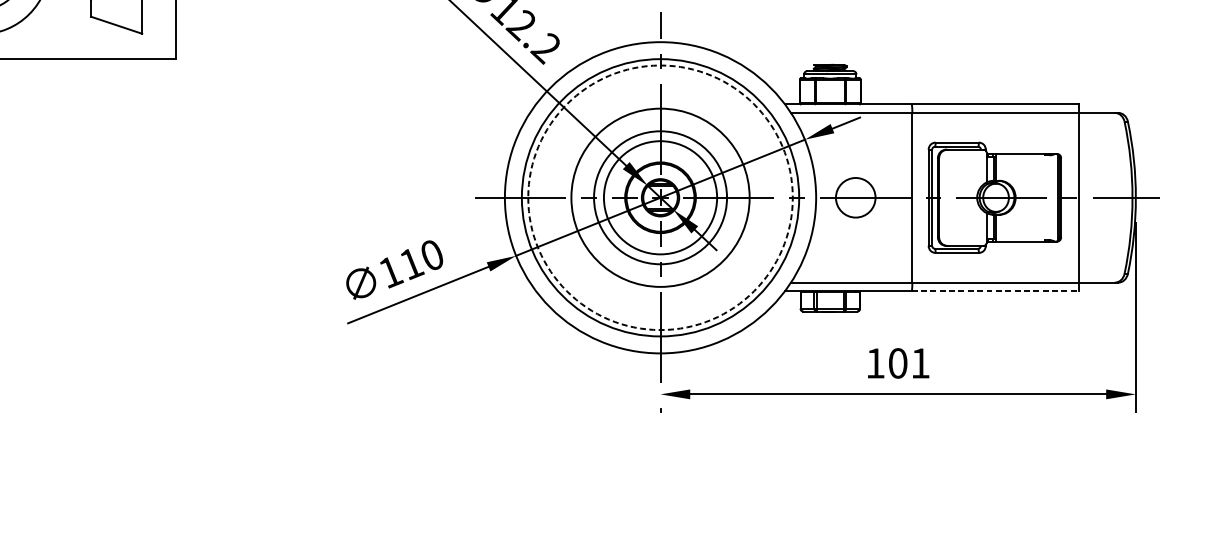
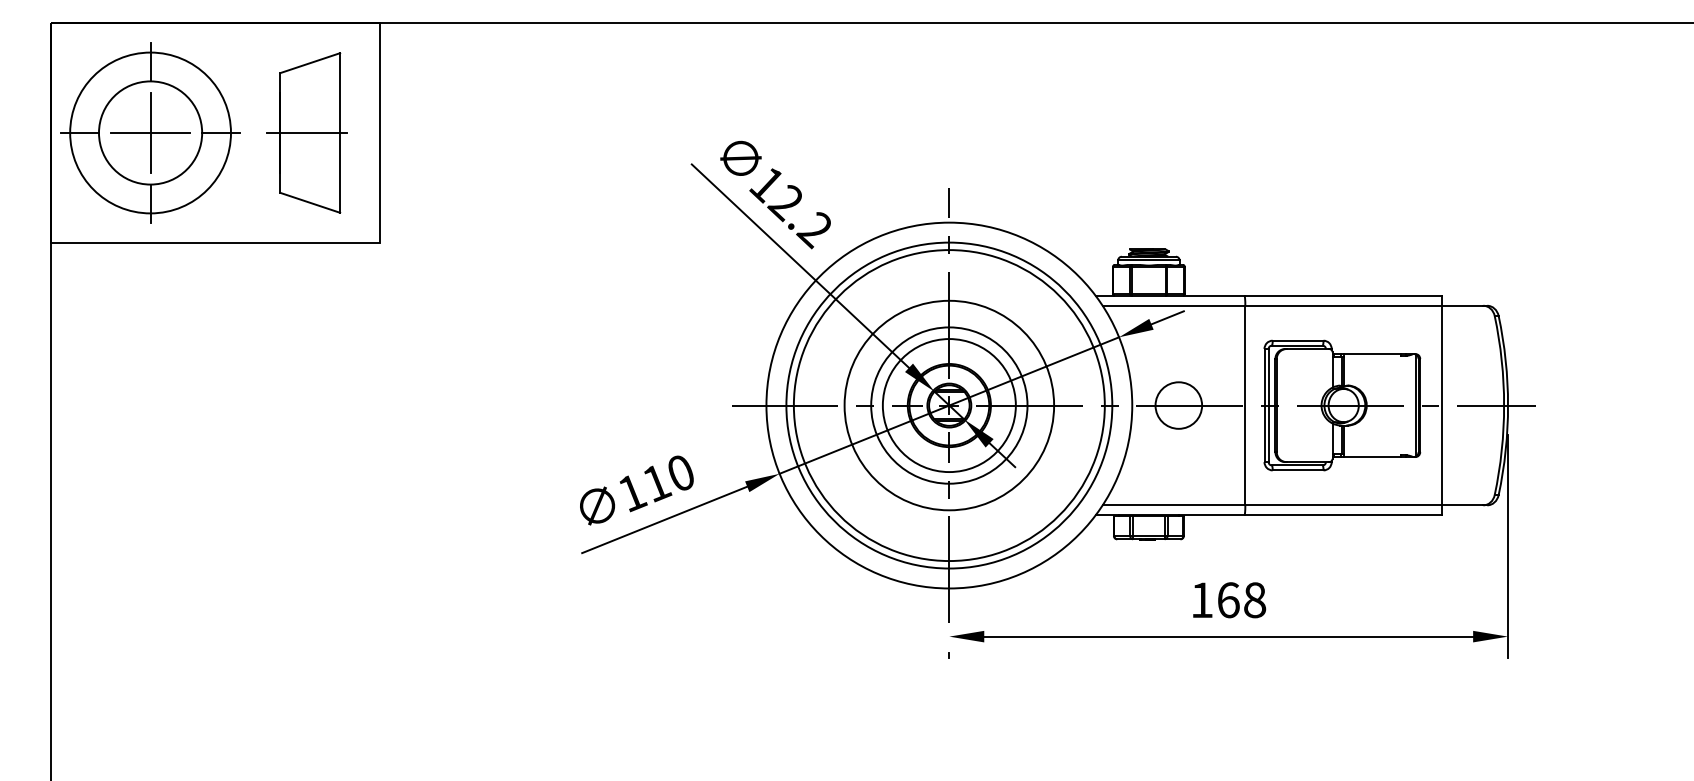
circle: (659, 197) -> (948, 405), dashed -> solid
line: (995, 291) -> (1343, 515), dashed -> solid
text: (909, 363) -> (1241, 600), 101 -> 168

